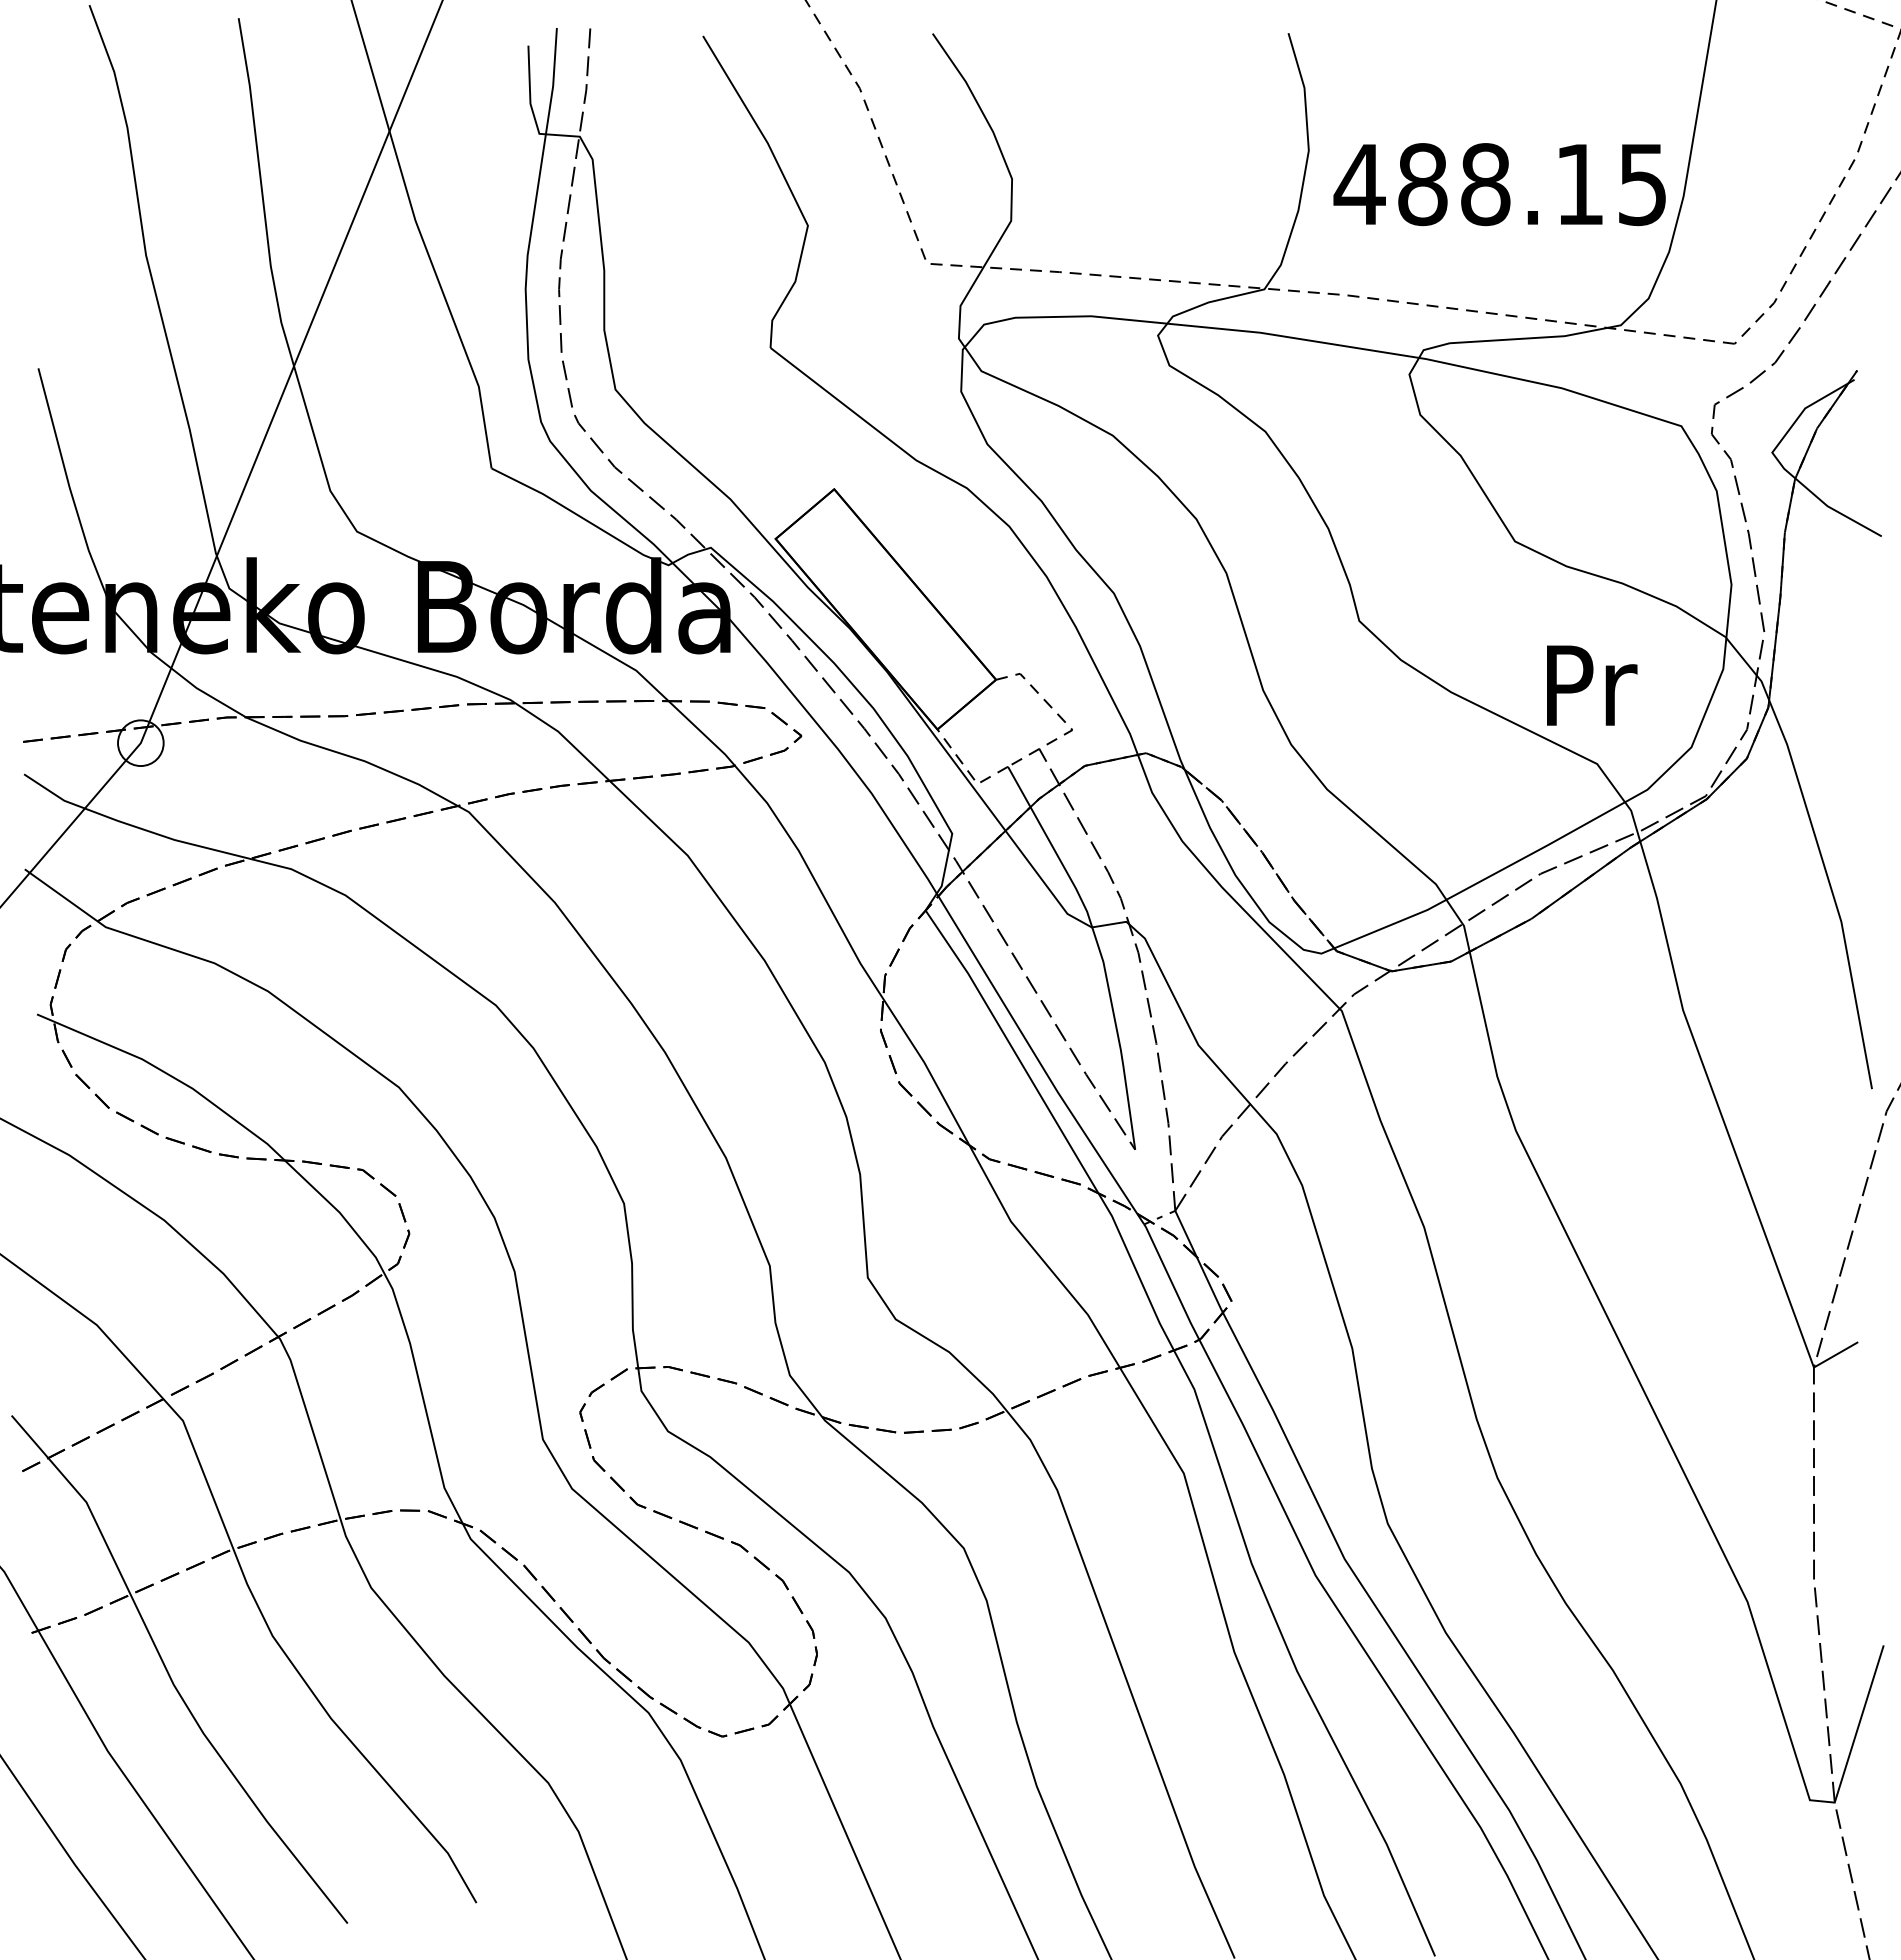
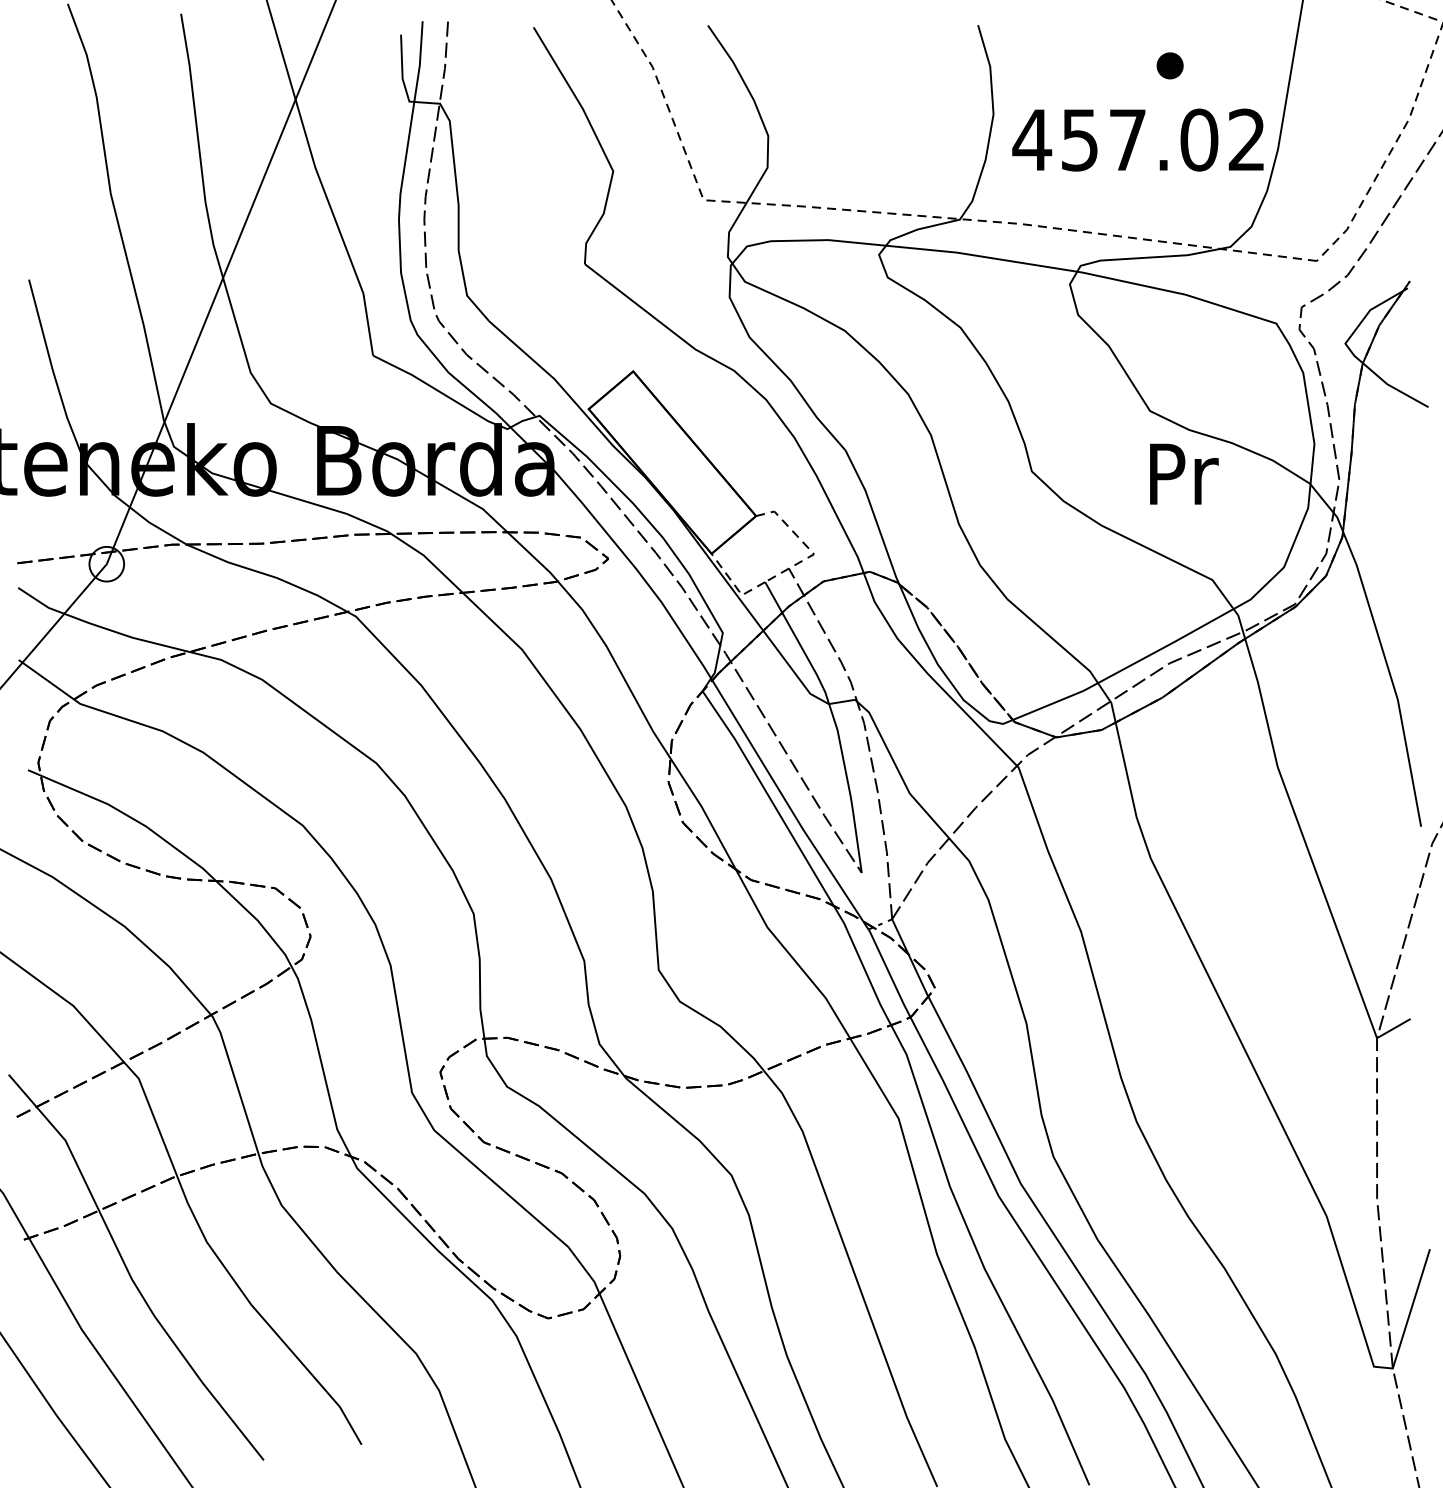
part: (1541, 86) -> (1170, 65), added
text: (1531, 184) -> (1162, 140), 488.15 -> 457.02
text: (1592, 685) -> (1184, 474), moved

